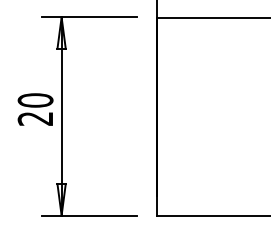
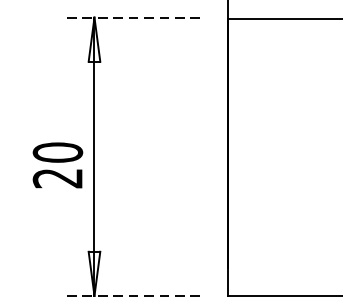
line: (89, 17) -> (133, 17), solid -> dashed
text: (35, 109) -> (57, 165), moved
line: (89, 215) -> (133, 295), solid -> dashed

